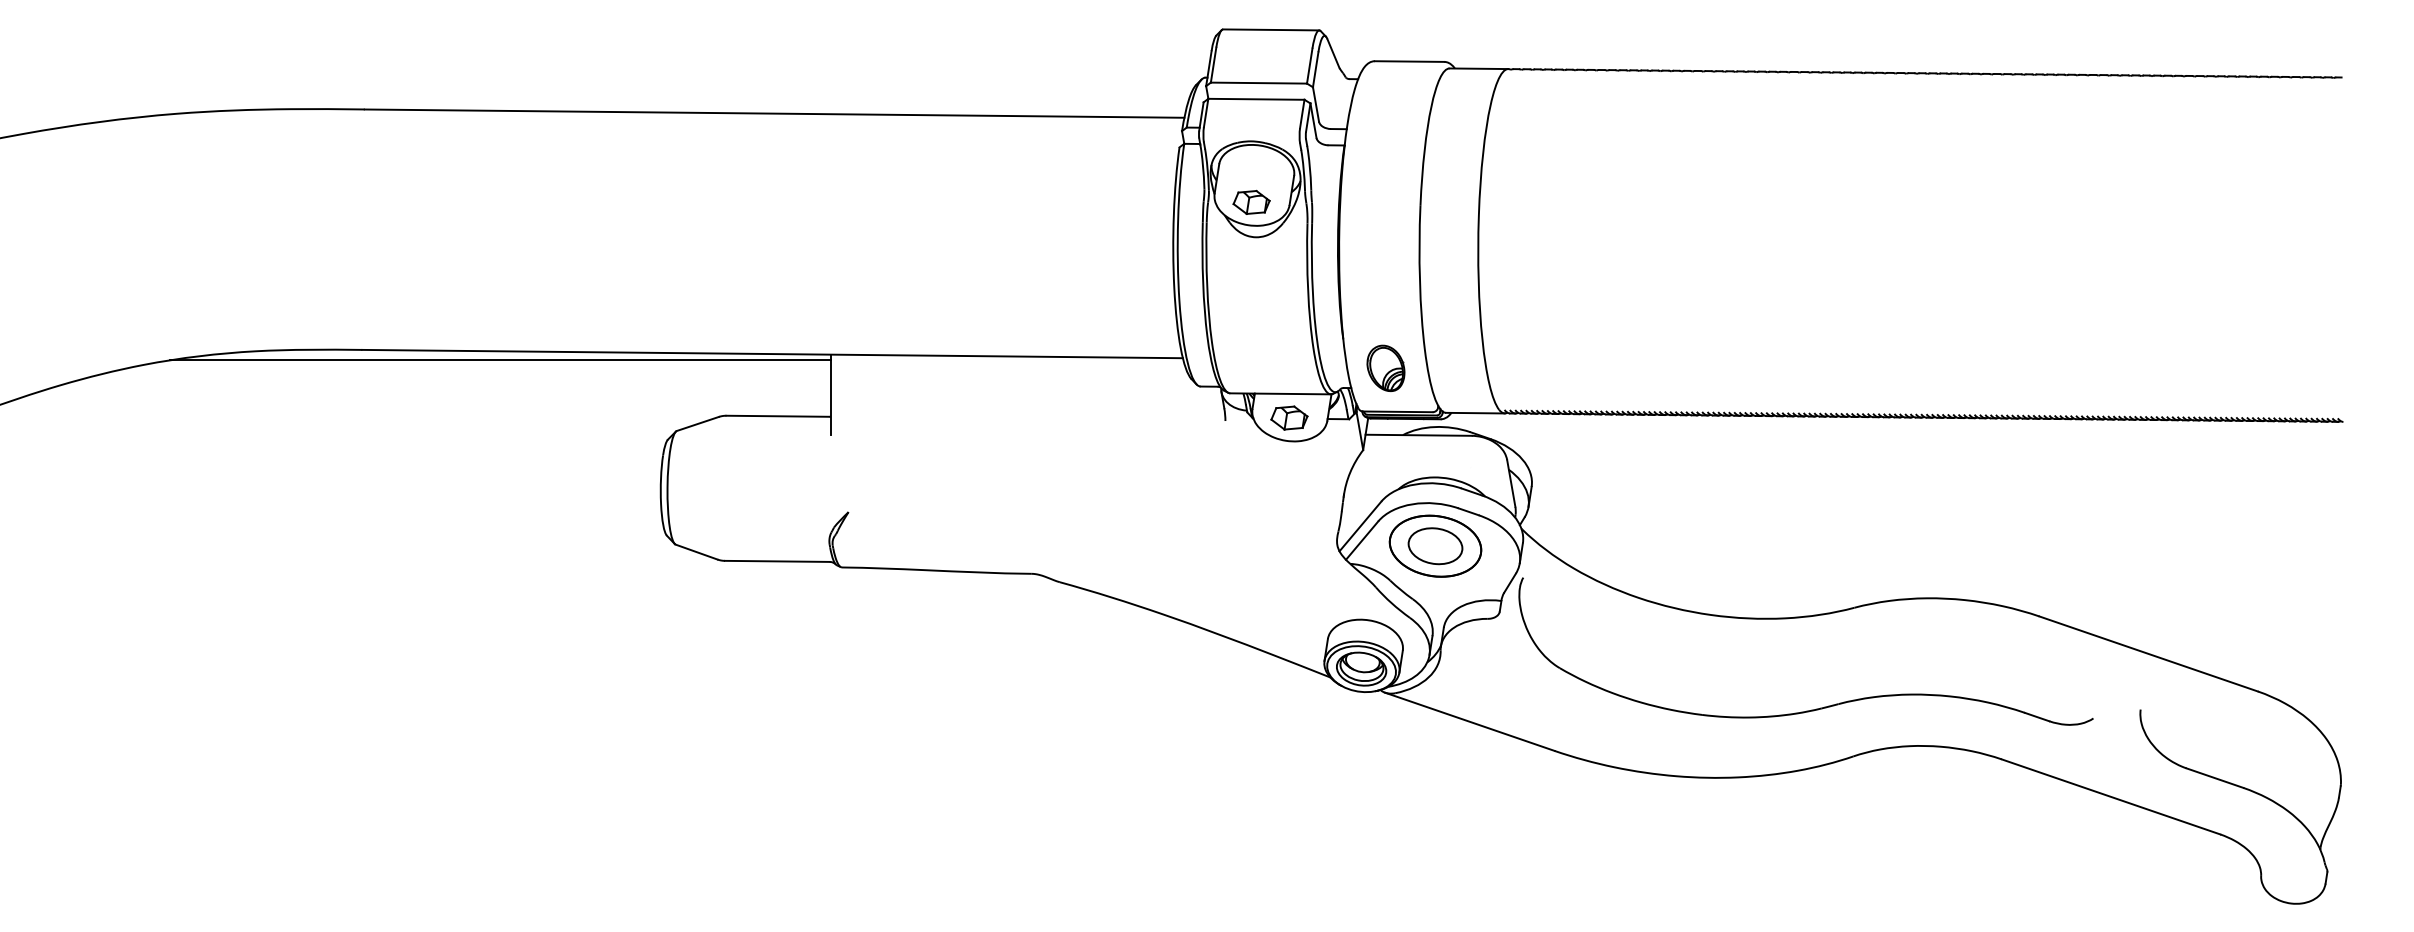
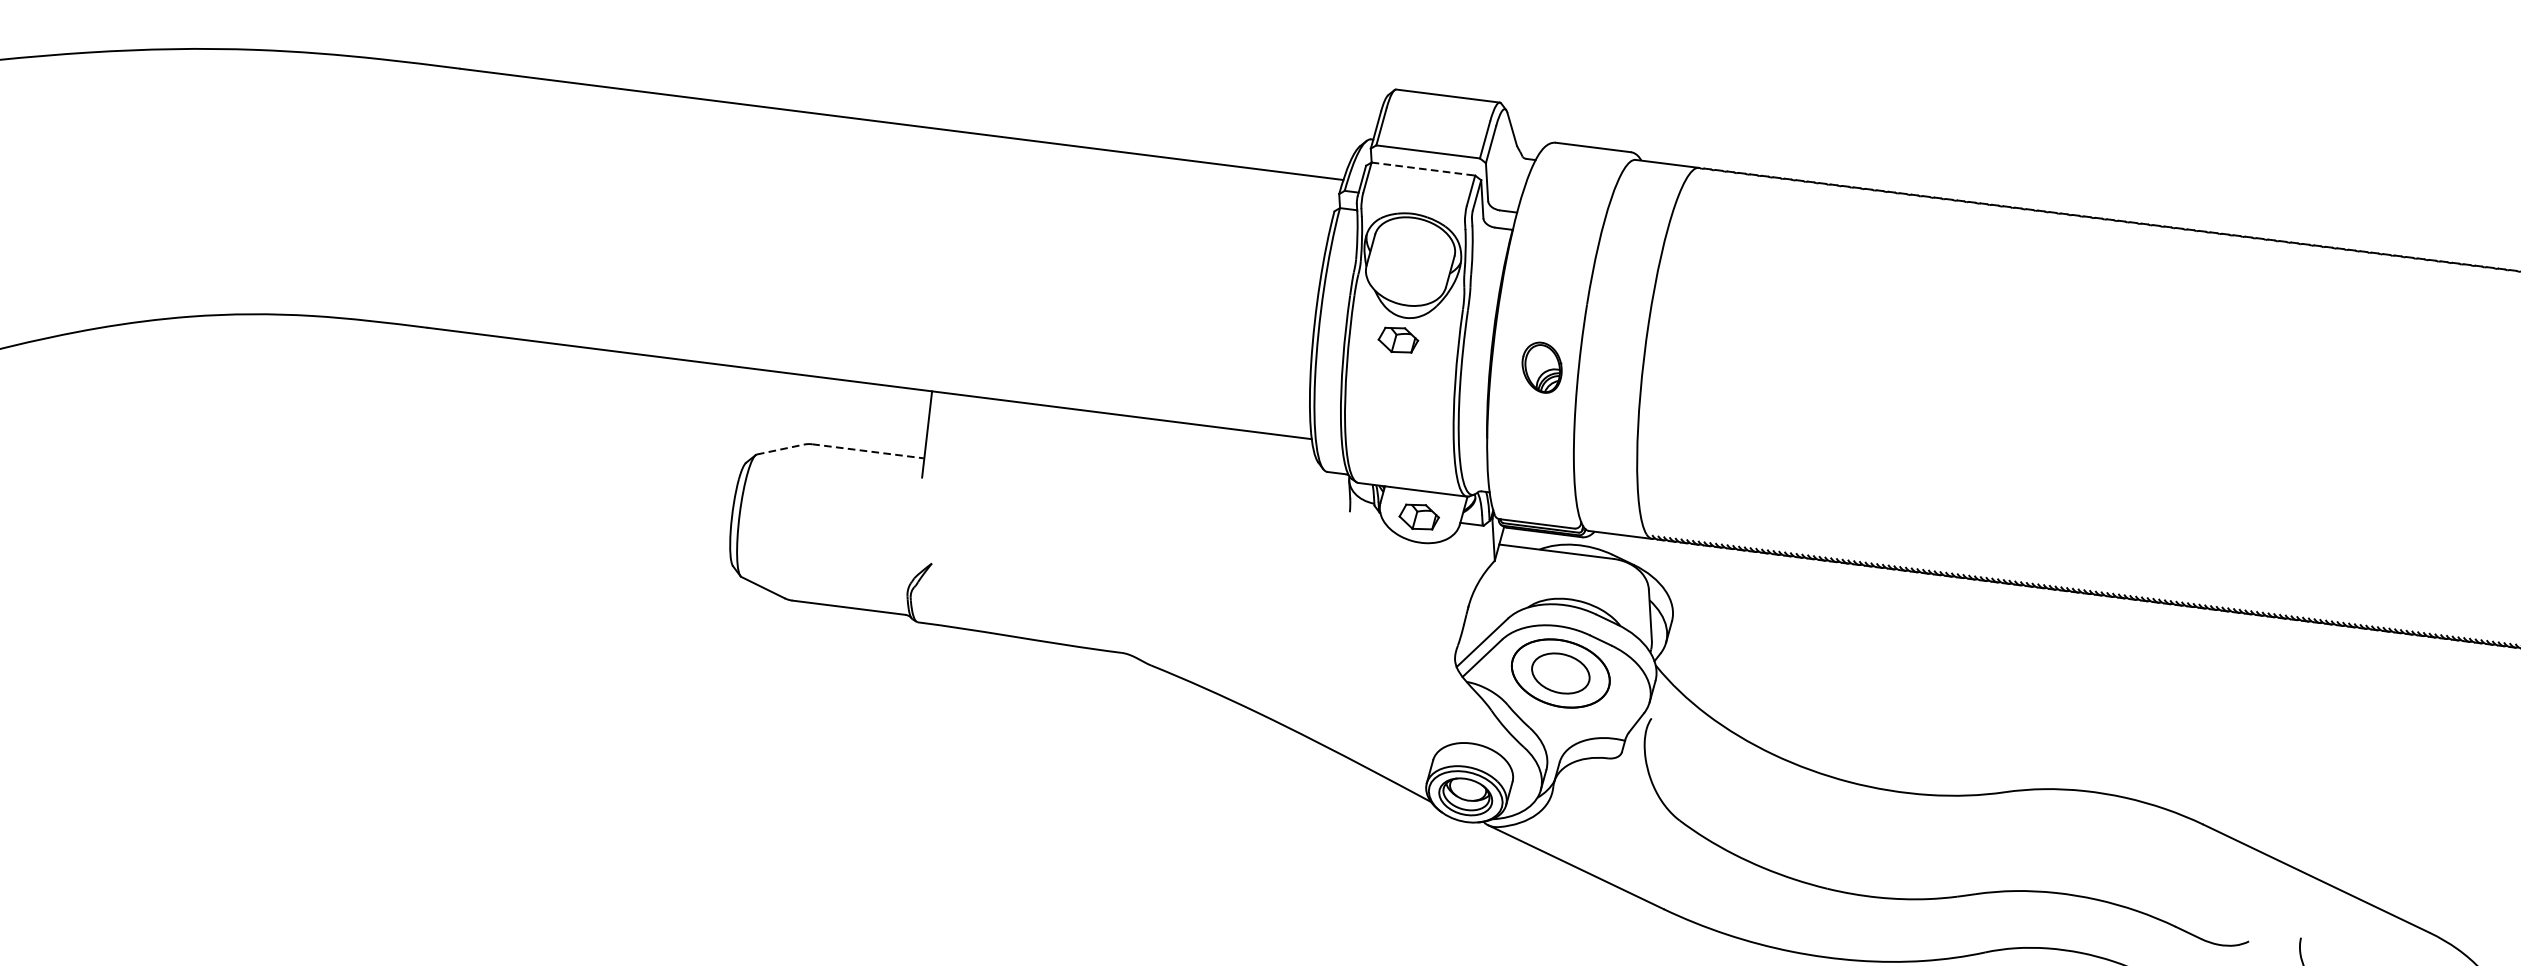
line: (1256, 99) -> (1423, 169), solid -> dashed
part: (1251, 201) -> (1398, 339), moved
line: (500, 360) -> (575, 356), removed
part: (1385, 367) -> (1541, 366), moved
line: (778, 416) -> (868, 451), solid -> dashed
line: (698, 423) -> (781, 449), solid -> dashed

